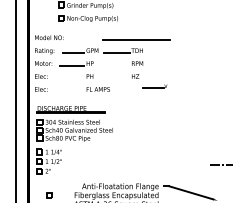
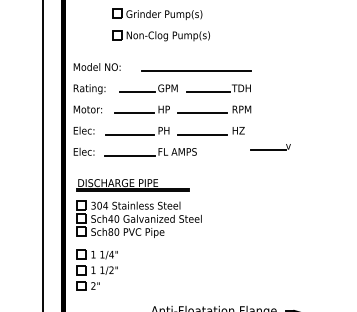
line: (136, 39) -> (195, 70), moved
line: (113, 65) -> (202, 112), added
line: (68, 78) -> (128, 133), added
line: (113, 78) -> (202, 133), added
line: (68, 91) -> (128, 155), added

